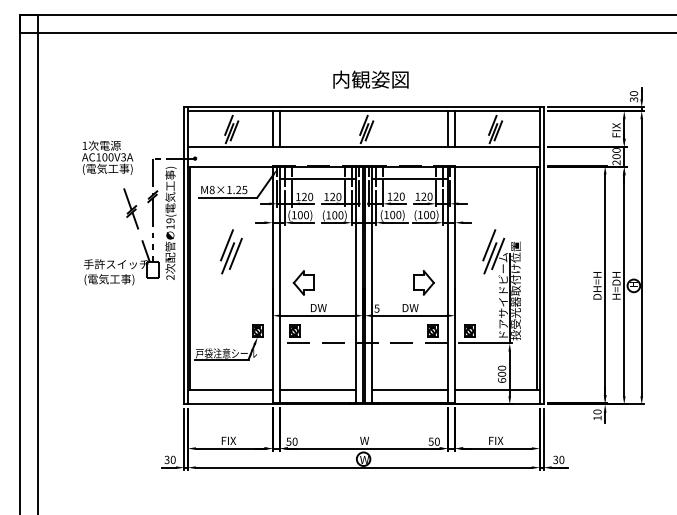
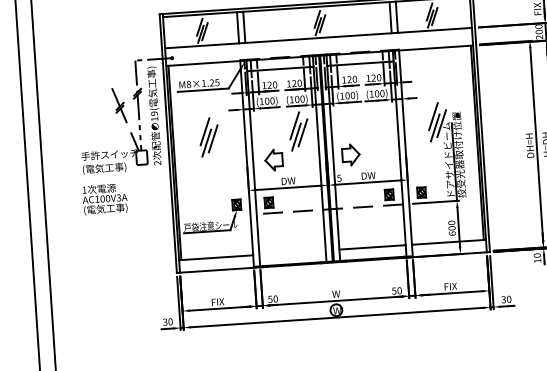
text: (107, 157) -> (104, 198), moved
part: (334, 251) -> (299, 130), added
part: (423, 282) -> (350, 154), moved
line: (317, 390) -> (292, 253), removed

